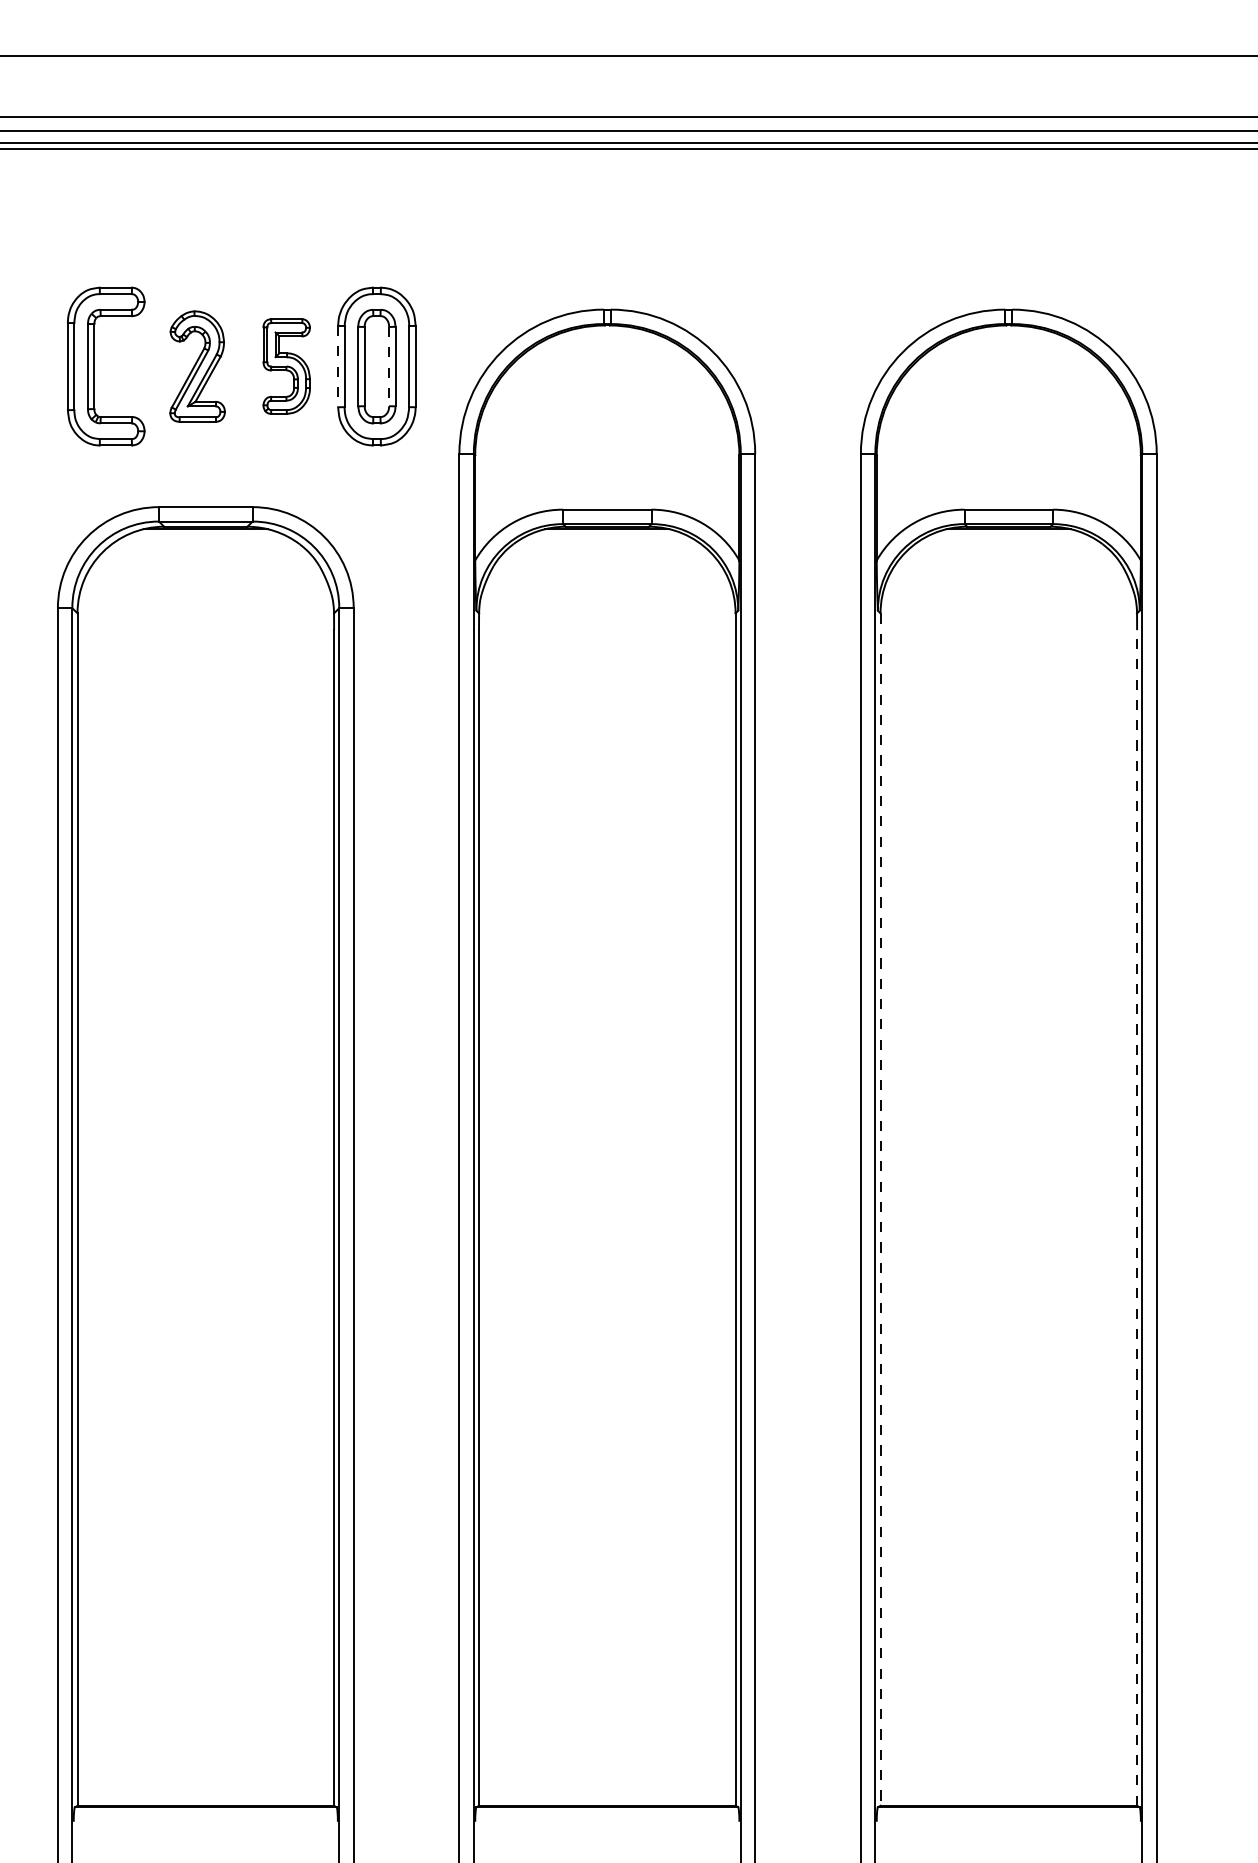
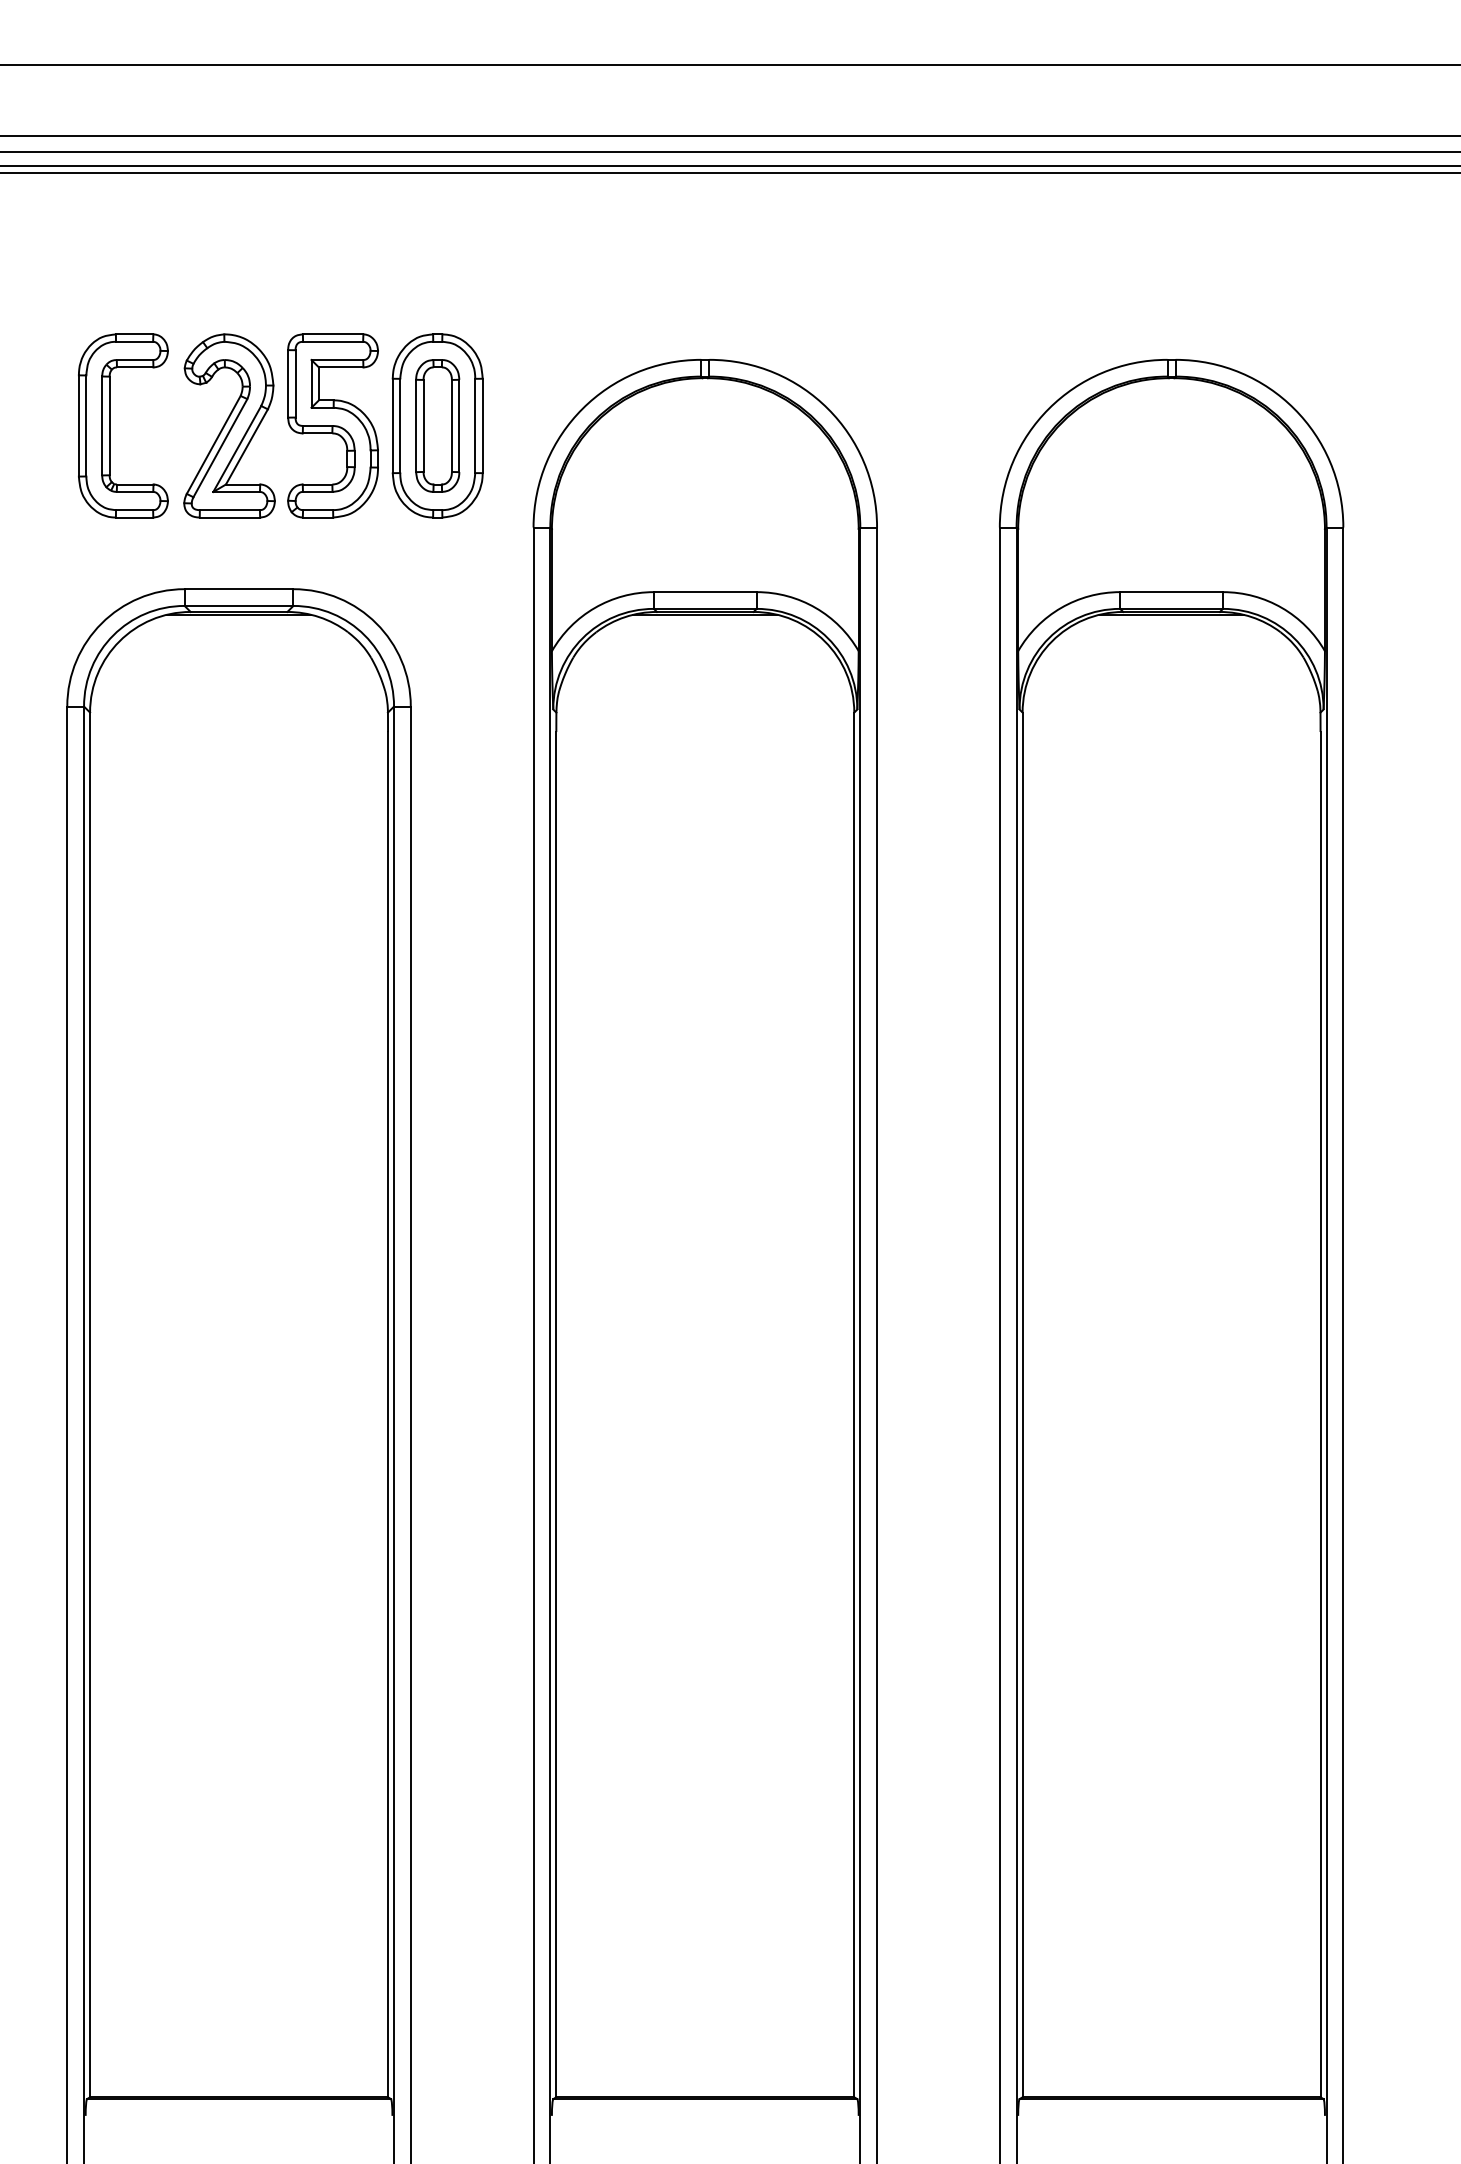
part: (197, 366) -> (229, 425), size x1.43
part: (286, 366) -> (332, 425), size x1.67
line: (388, 366) -> (451, 425), dashed -> solid
line: (337, 367) -> (392, 426), dashed -> solid
line: (880, 1210) -> (1022, 1405), dashed -> solid
line: (1137, 1217) -> (1320, 1414), dashed -> solid

